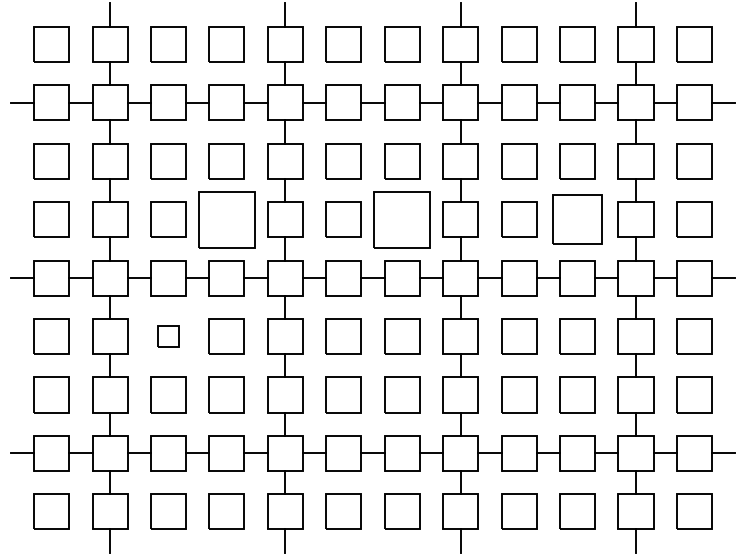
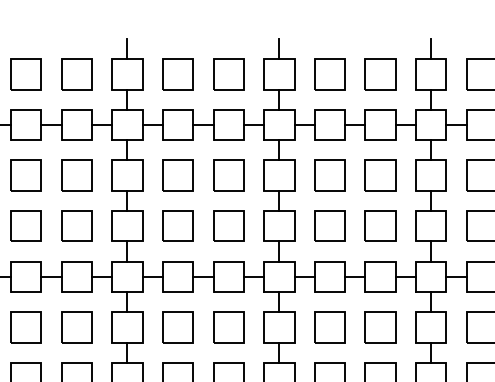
part: (226, 219) -> (76, 226), size x0.62
part: (402, 219) -> (228, 226), size x0.62
part: (577, 219) -> (380, 226), size x0.71
part: (168, 336) -> (26, 327), size x1.67

